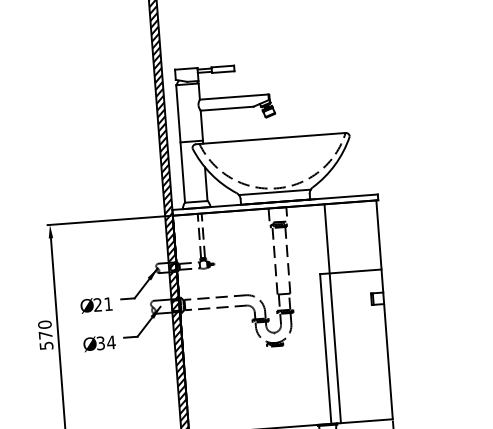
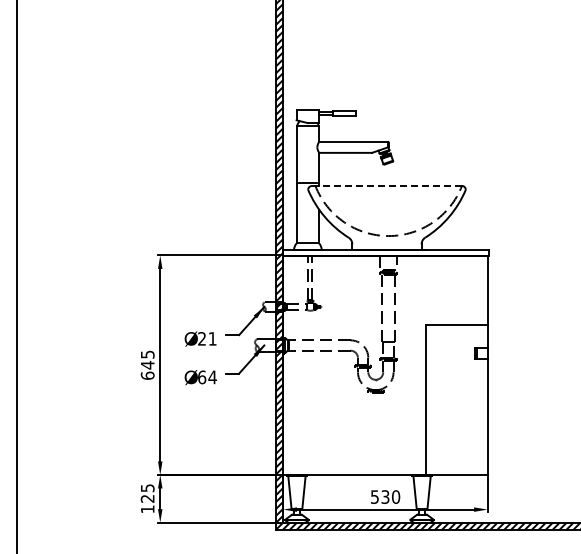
line: (270, 138) -> (386, 185), solid -> dashed
line: (274, 192) -> (386, 239), removed
line: (332, 312) -> (435, 364), removed
text: (45, 334) -> (147, 364), 570 -> 645
text: (101, 343) -> (202, 377), 34 -> 64

